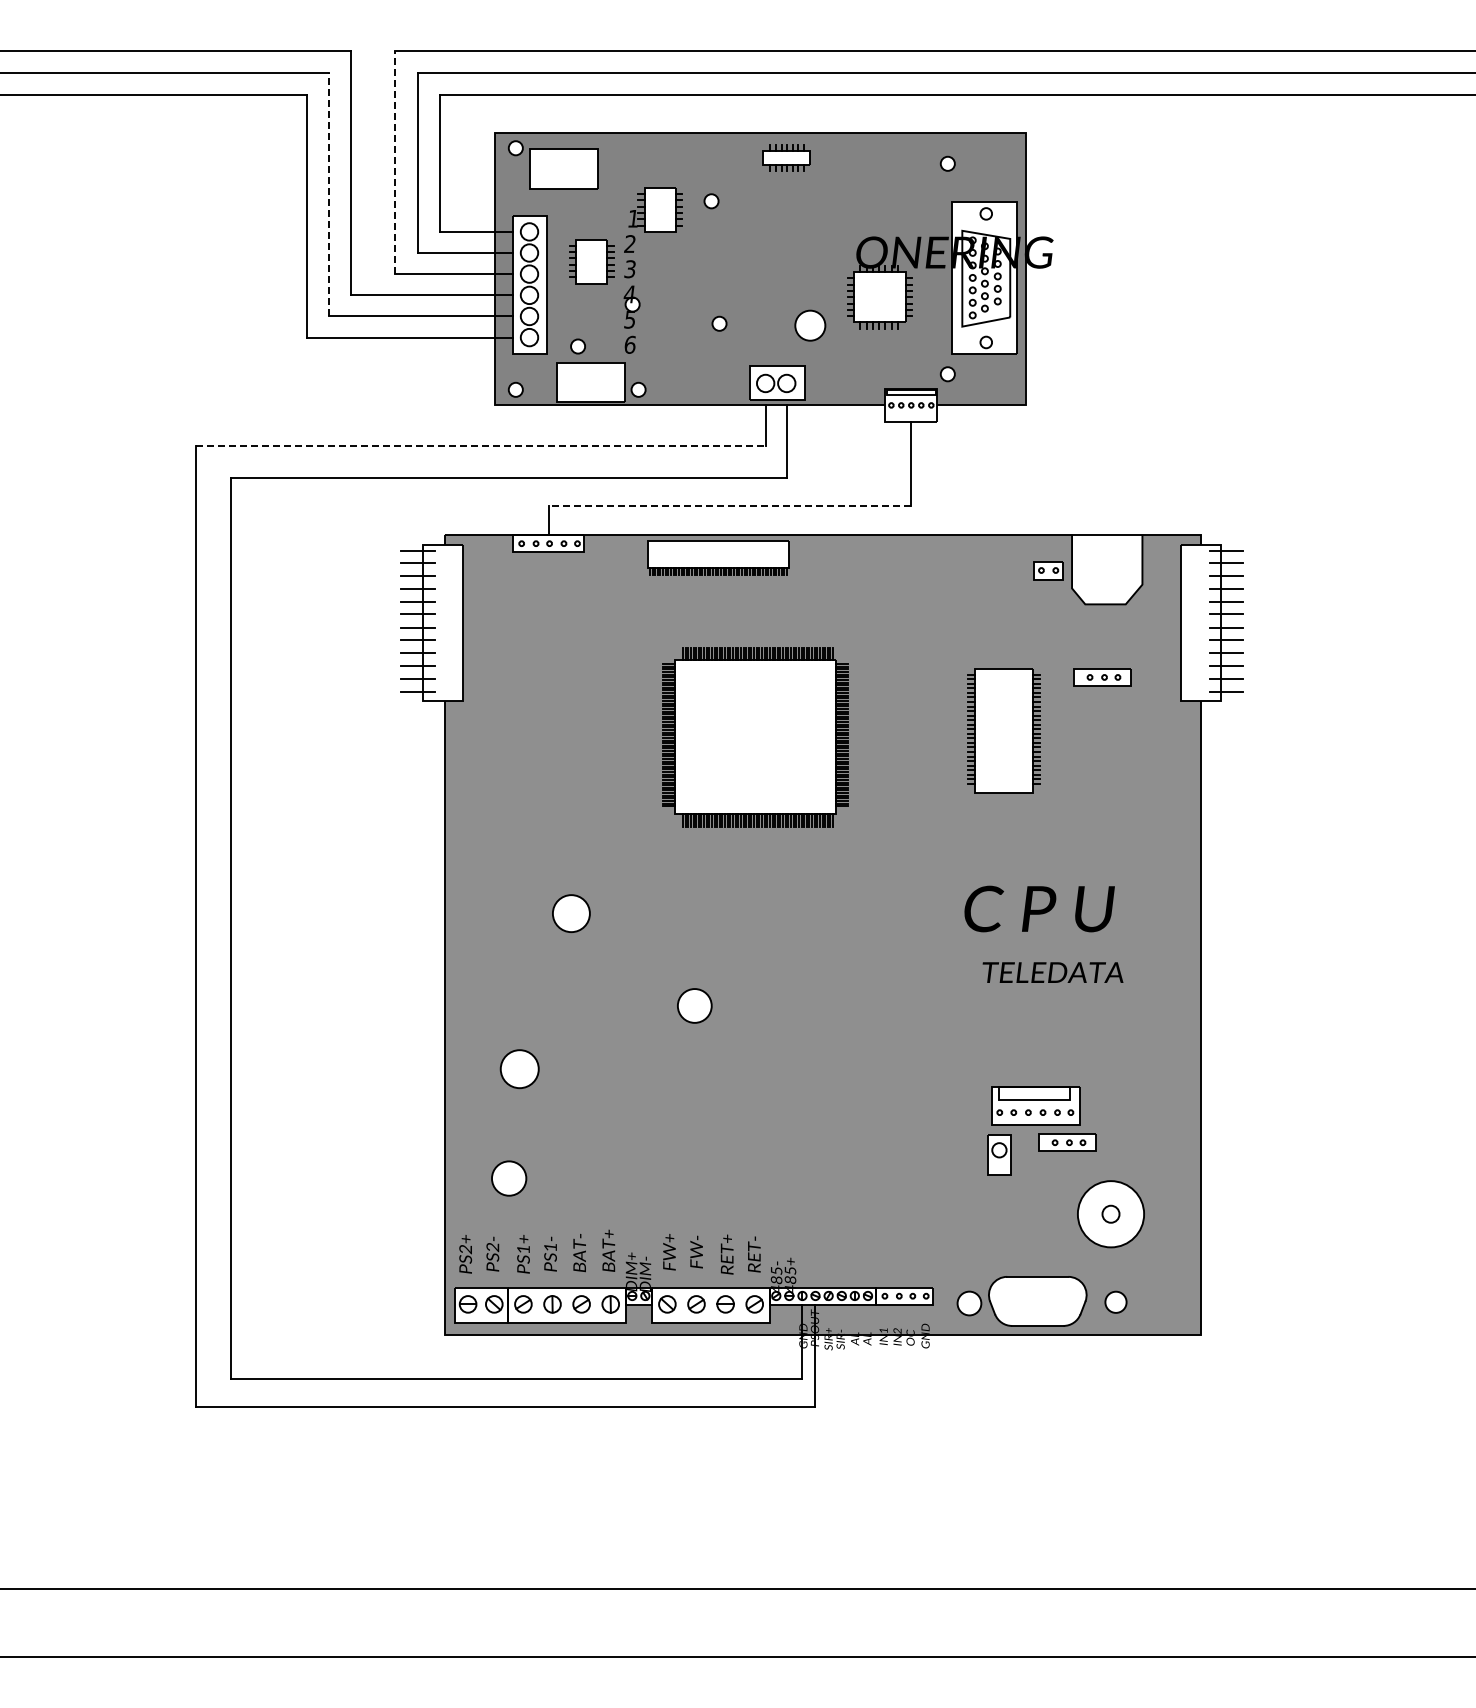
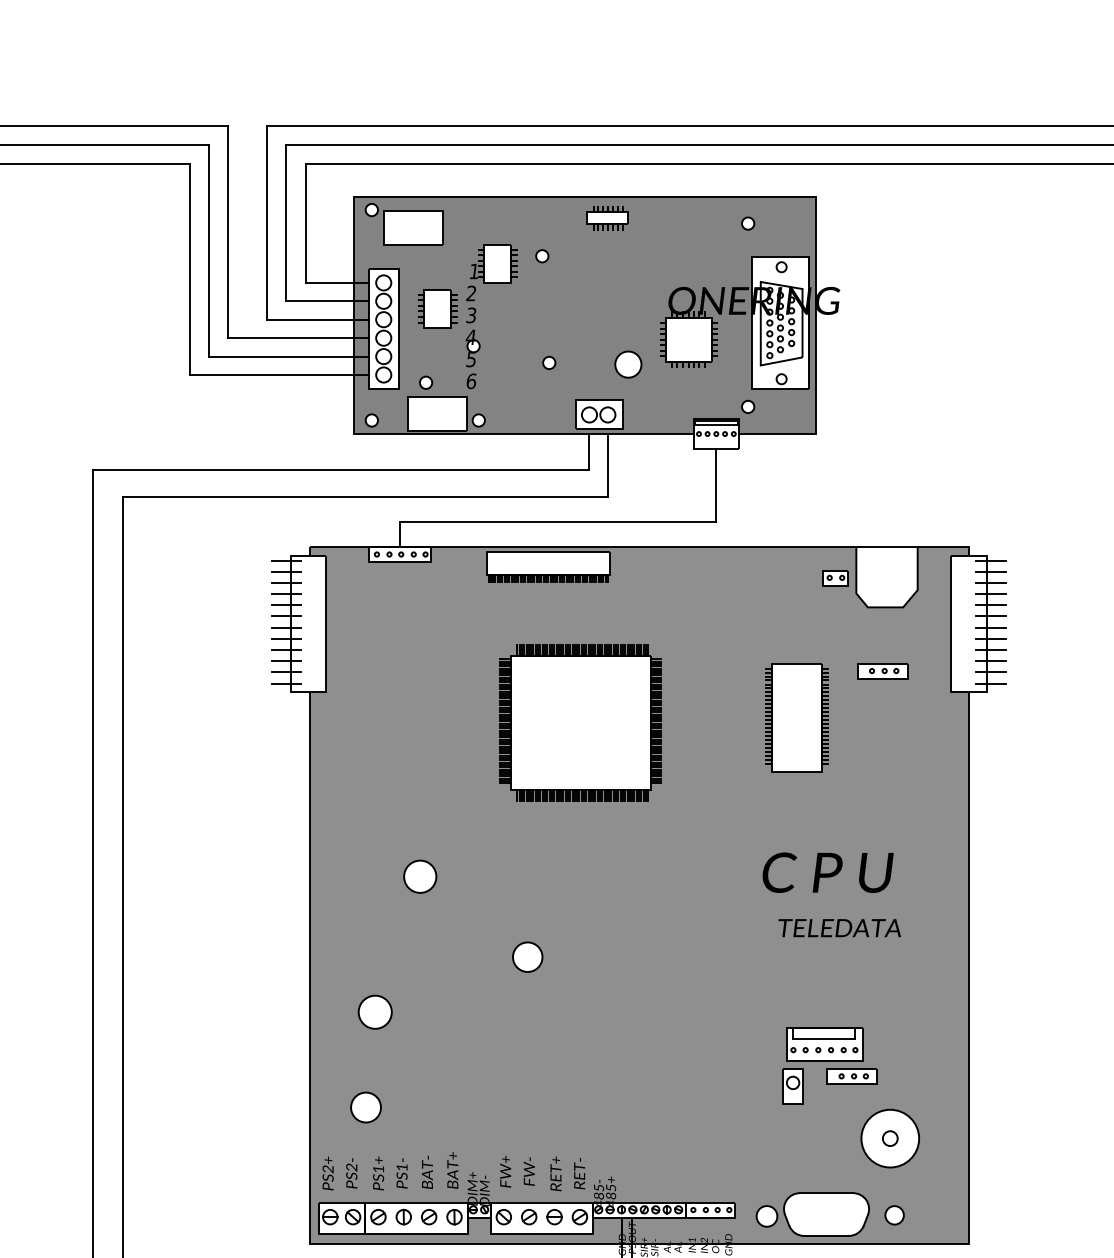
line: (395, 162) -> (267, 222), dashed -> solid
line: (328, 194) -> (208, 250), dashed -> solid
line: (481, 446) -> (341, 469), dashed -> solid
line: (729, 505) -> (557, 521), dashed -> solid

